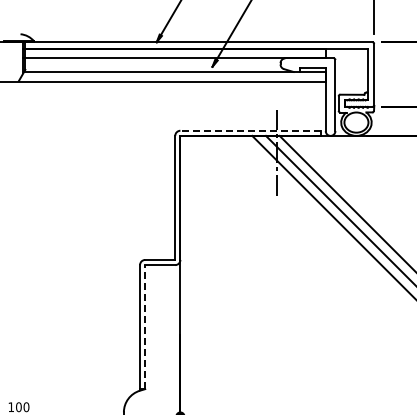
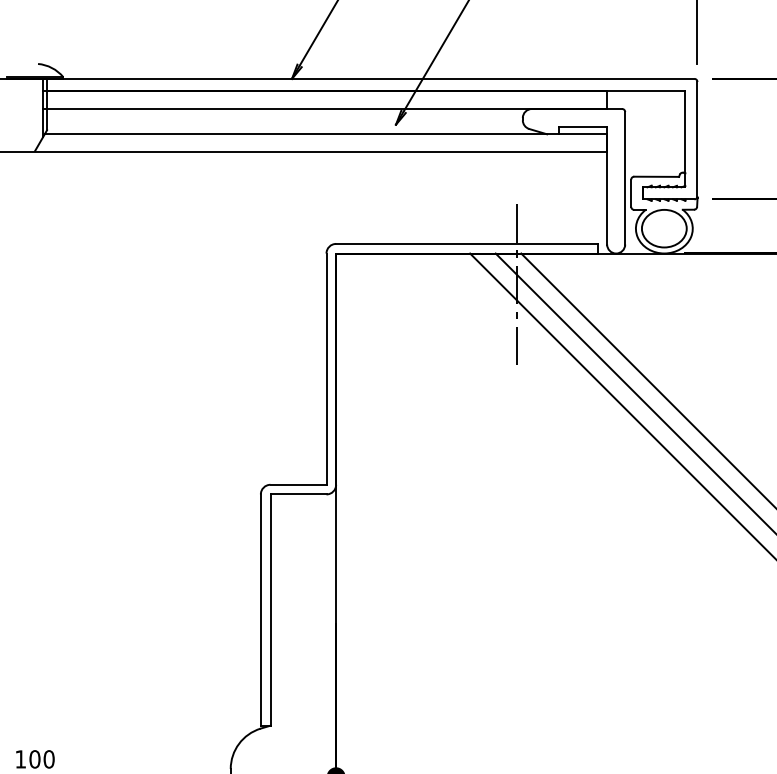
line: (250, 130) -> (466, 243), dashed -> solid
line: (145, 326) -> (271, 608), dashed -> solid

